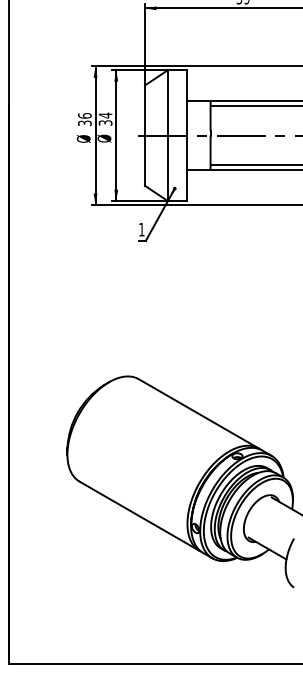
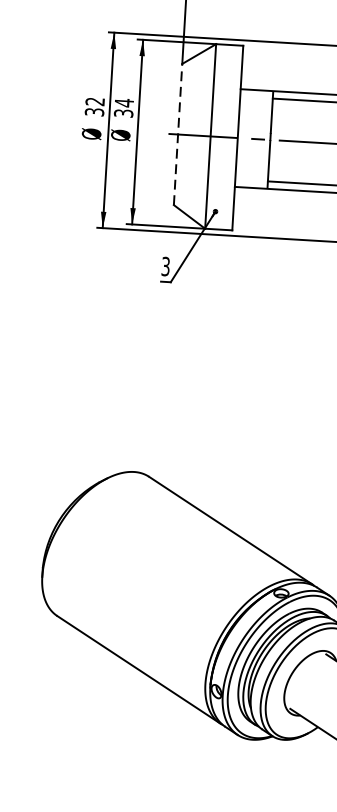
text: (84, 115) -> (94, 101), 36 -> 32
line: (144, 135) -> (177, 134), solid -> dashed
text: (141, 229) -> (165, 266), 1 -> 3

